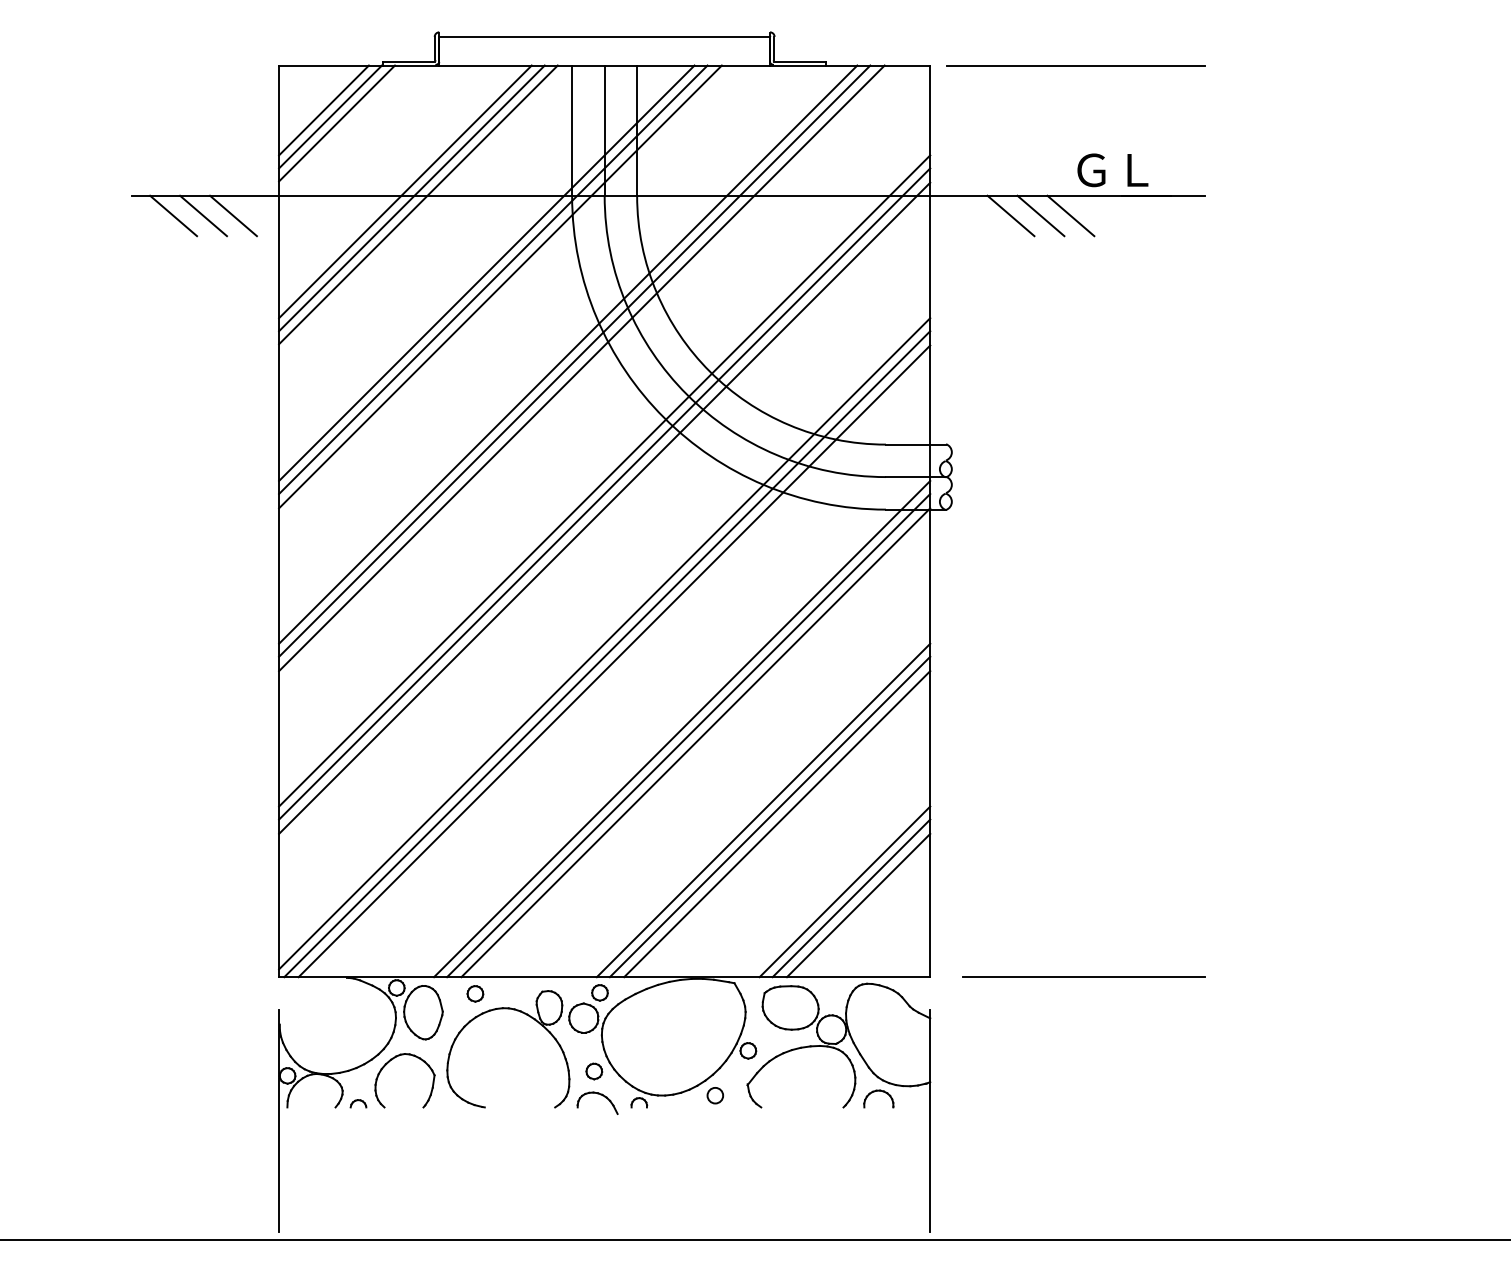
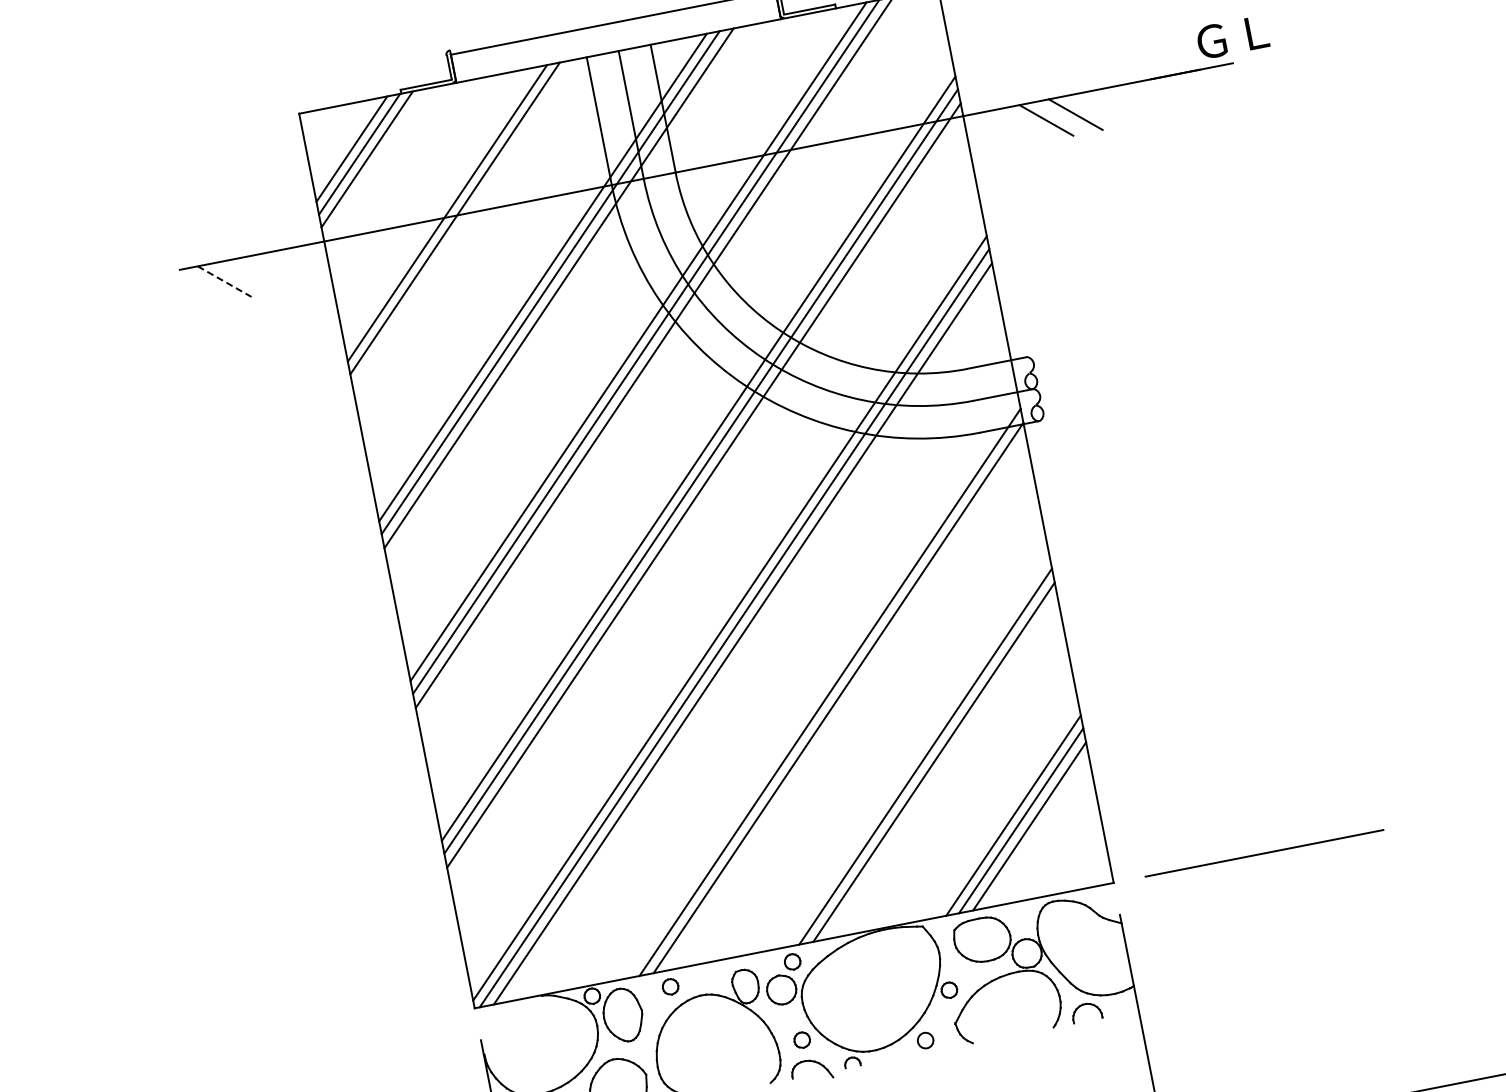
text: (1112, 170) -> (1232, 37), moved
line: (418, 204) -> (462, 223), removed
line: (173, 215) -> (224, 281), solid -> dashed
line: (203, 215) -> (253, 275), removed
line: (233, 215) -> (283, 269), removed
line: (1070, 215) -> (1104, 108), removed
line: (682, 728) -> (822, 686), removed
line: (763, 810) -> (917, 751), removed

